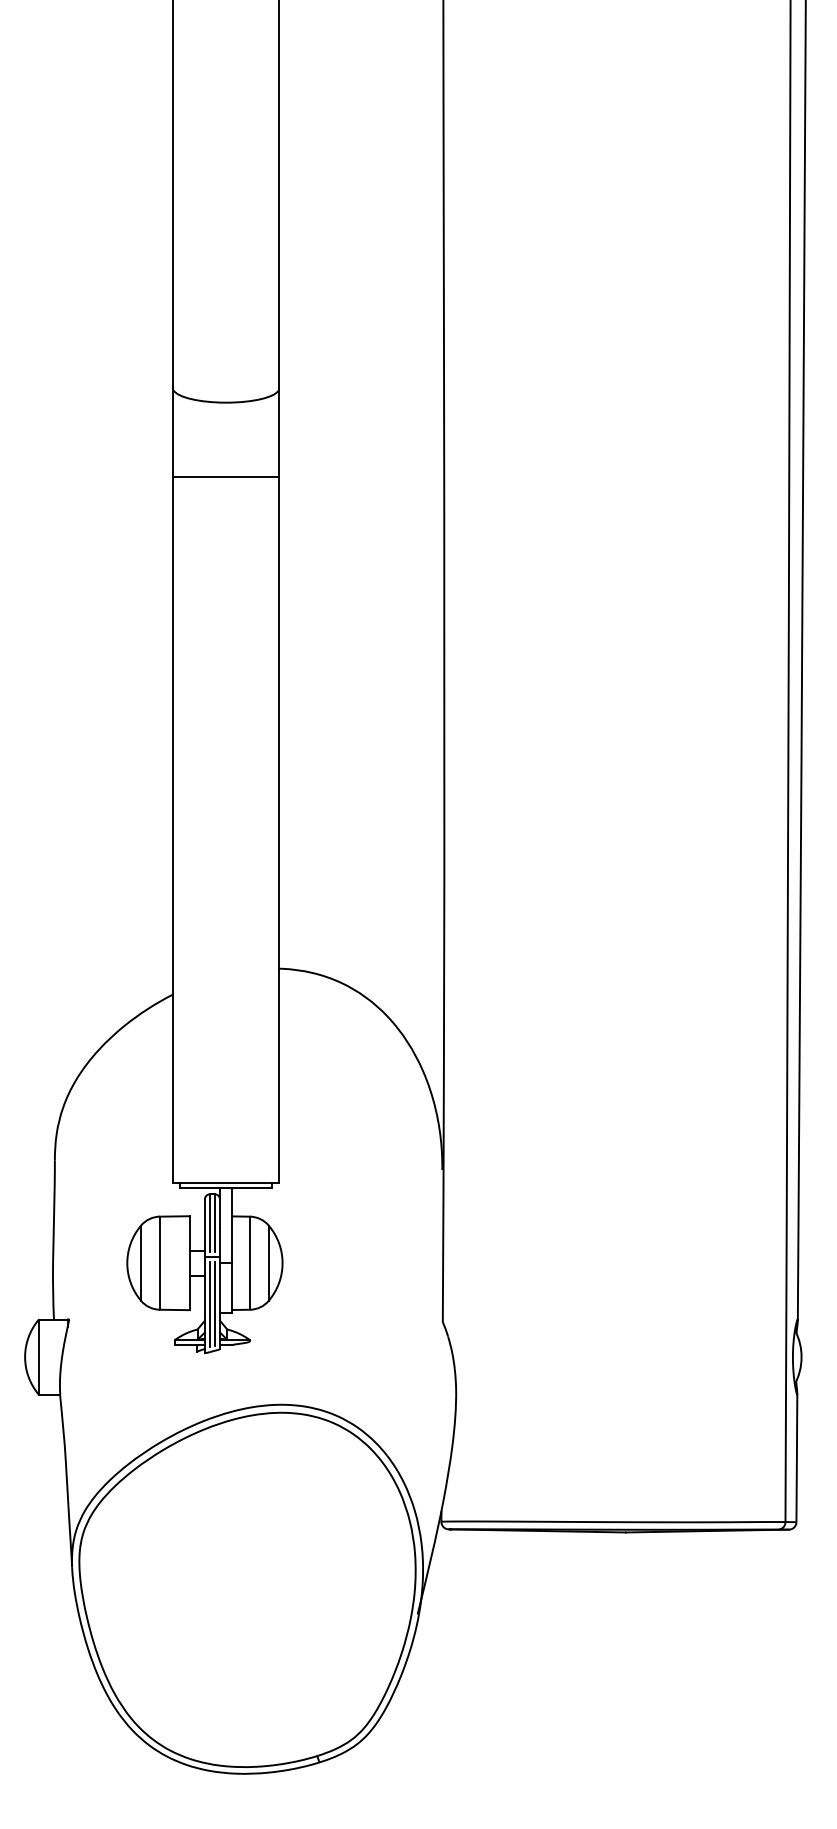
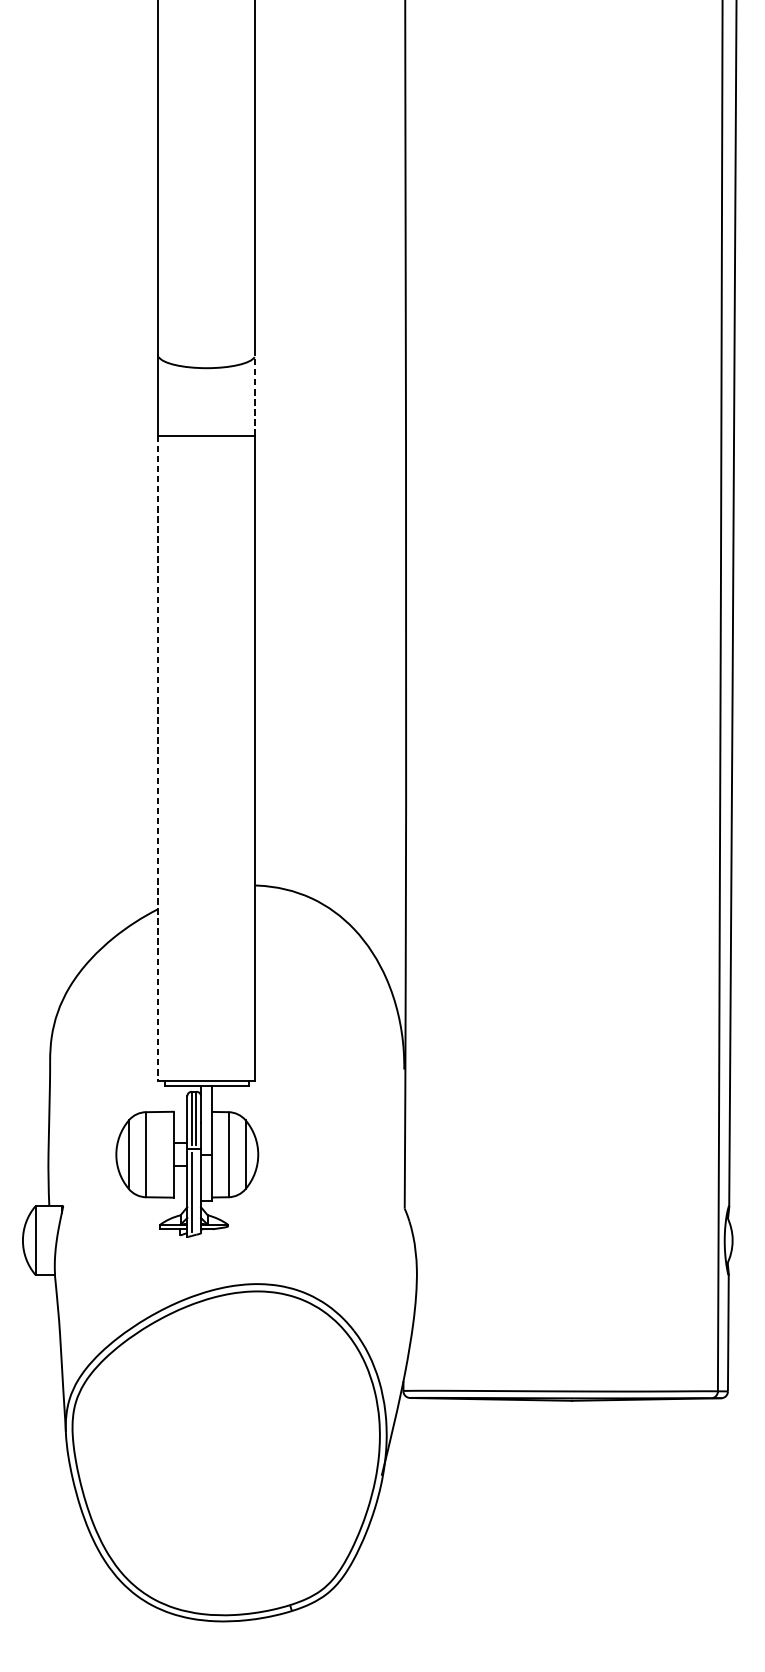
line: (279, 431) -> (255, 394), solid -> dashed
line: (173, 830) -> (158, 759), solid -> dashed
line: (214, 1303) -> (196, 1191), removed

